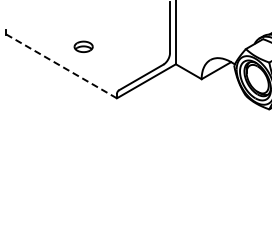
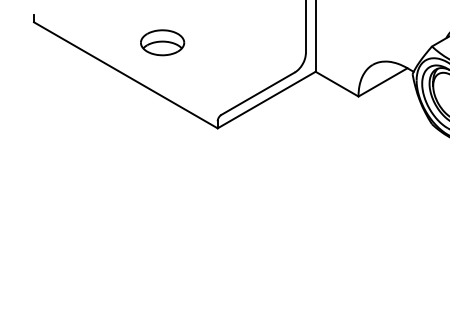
part: (83, 46) -> (162, 42), size x1.43
line: (61, 66) -> (125, 75), dashed -> solid

